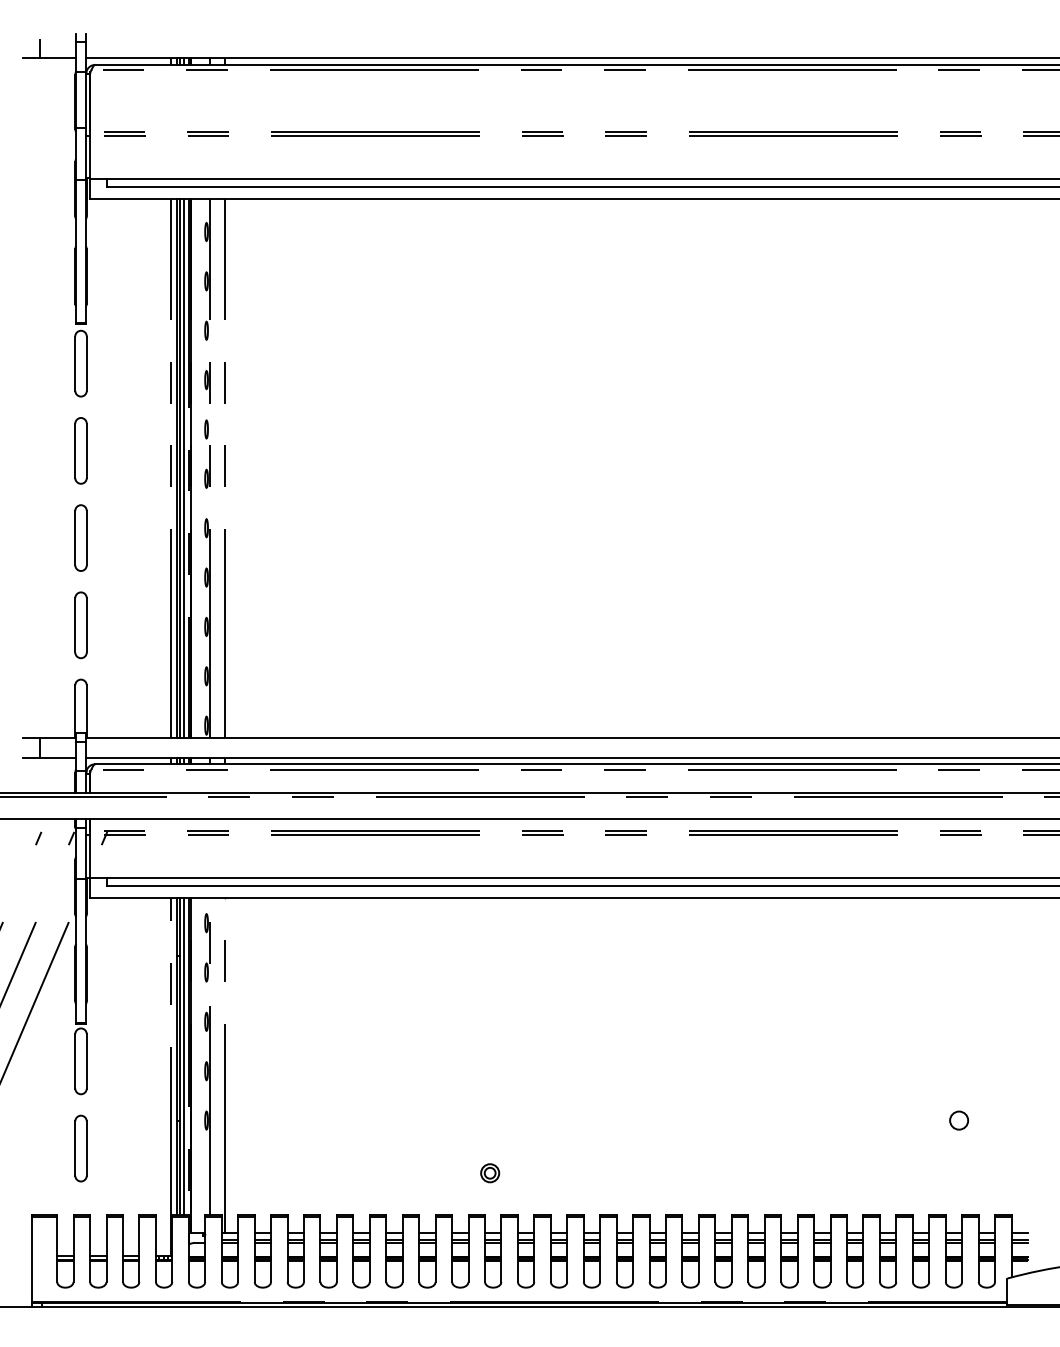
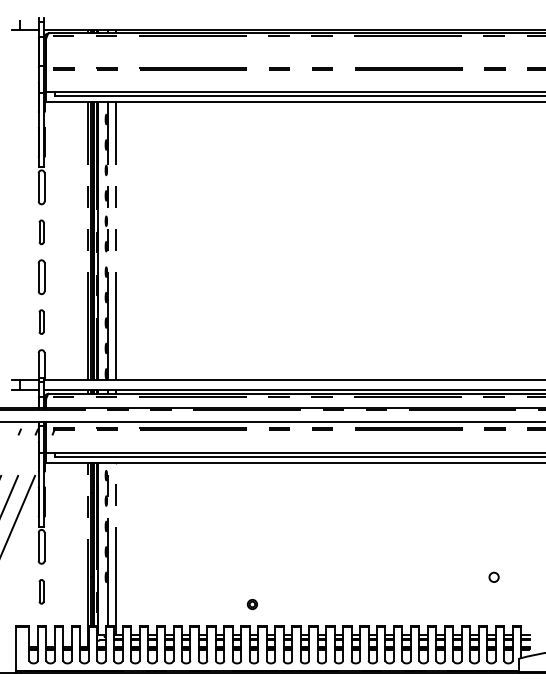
part: (80, 451) -> (41, 232), size x0.7
part: (80, 624) -> (41, 321), size x0.7
part: (80, 1148) -> (41, 591), size x0.7

